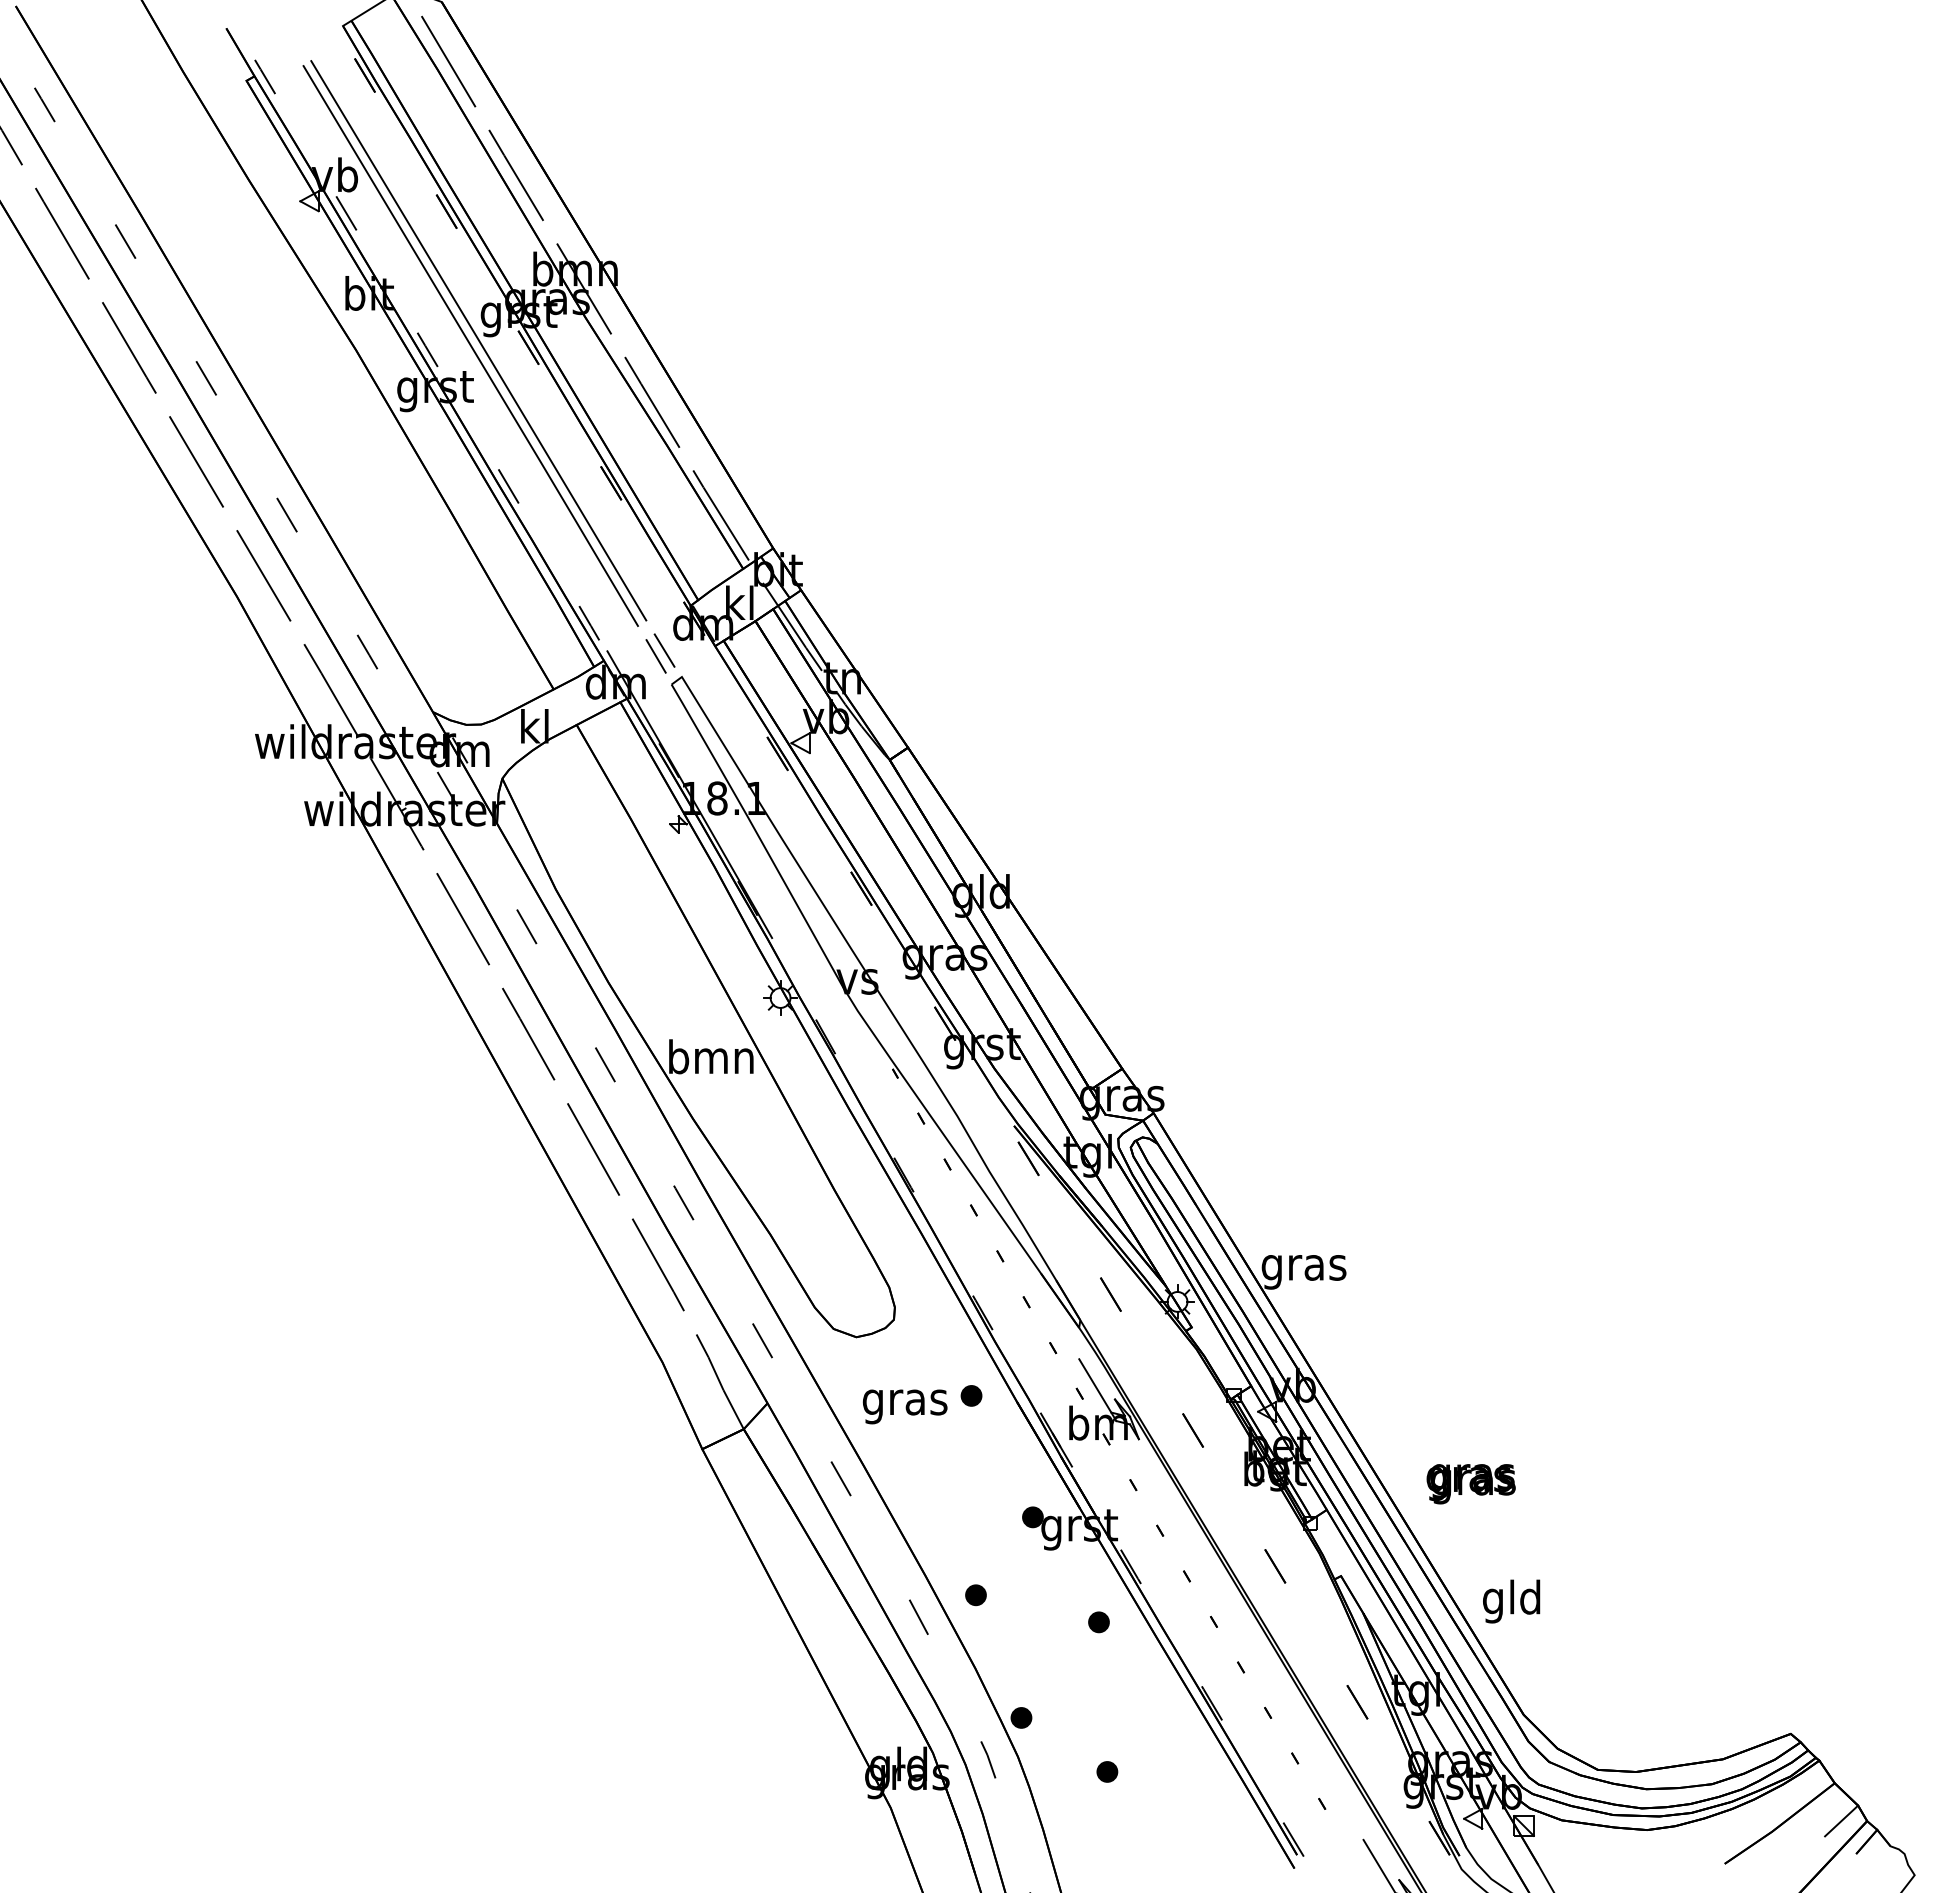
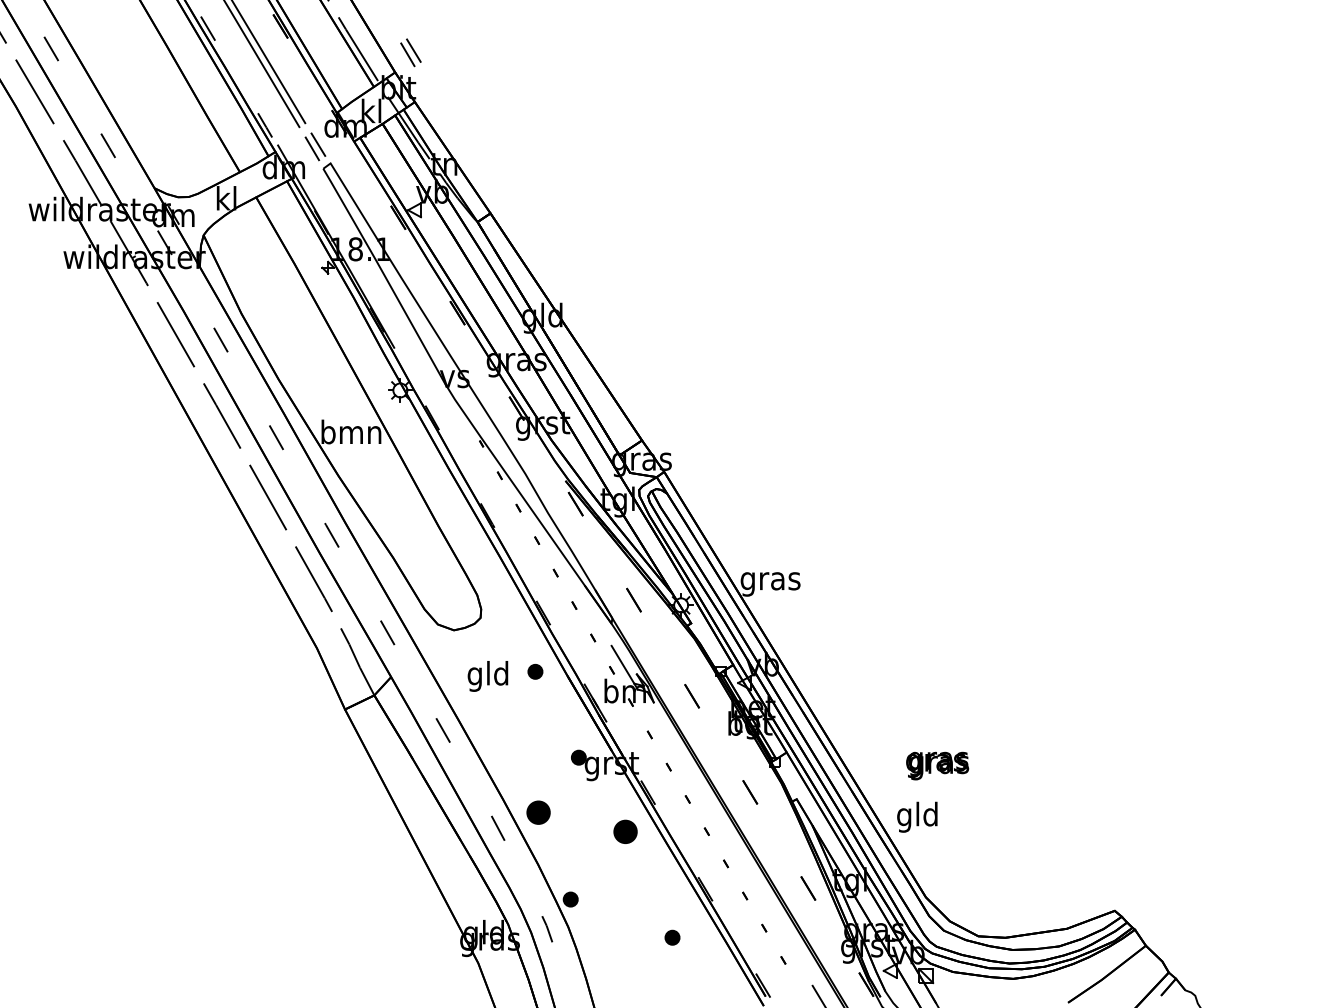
part: (795, 520) -> (410, 52), added
text: (904, 1402) -> (488, 676), gras -> gld
text: (1470, 1484) -> (937, 766), moved
part: (975, 1595) -> (538, 812), size x1.6
part: (1098, 1622) -> (625, 832), size x1.6
part: (1107, 1771) -> (672, 937), moved
line: (1841, 1820) -> (1150, 972), removed

